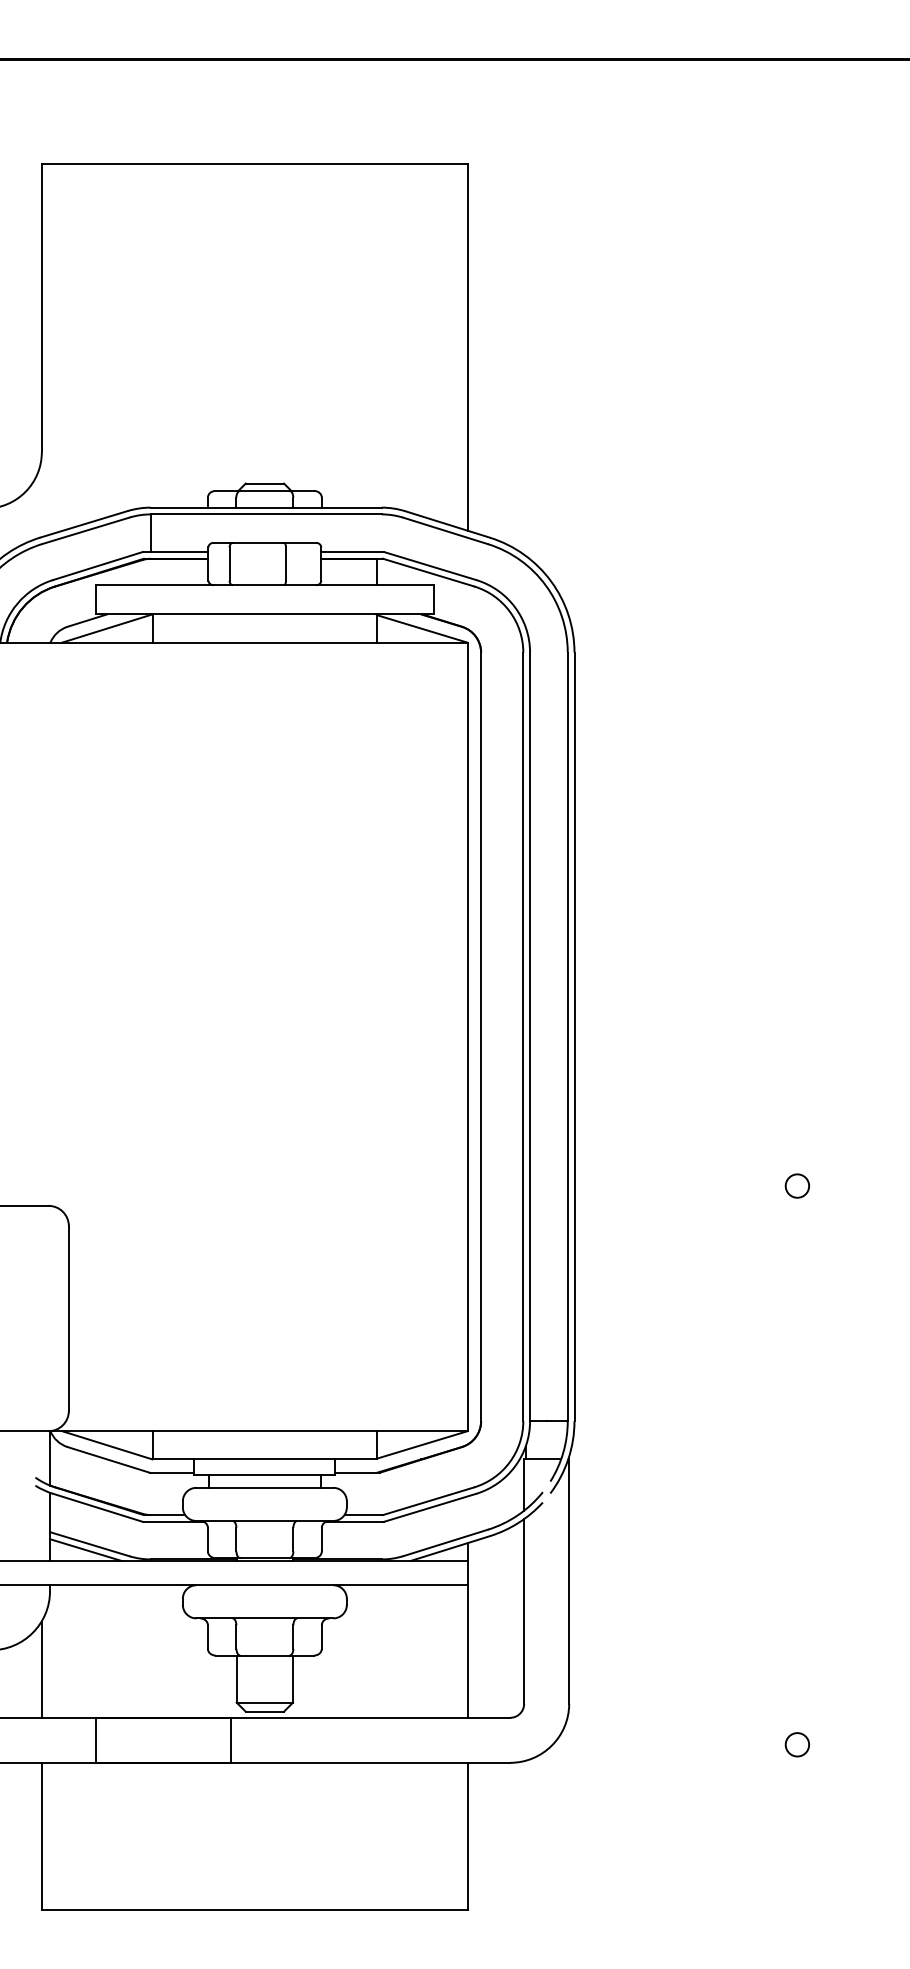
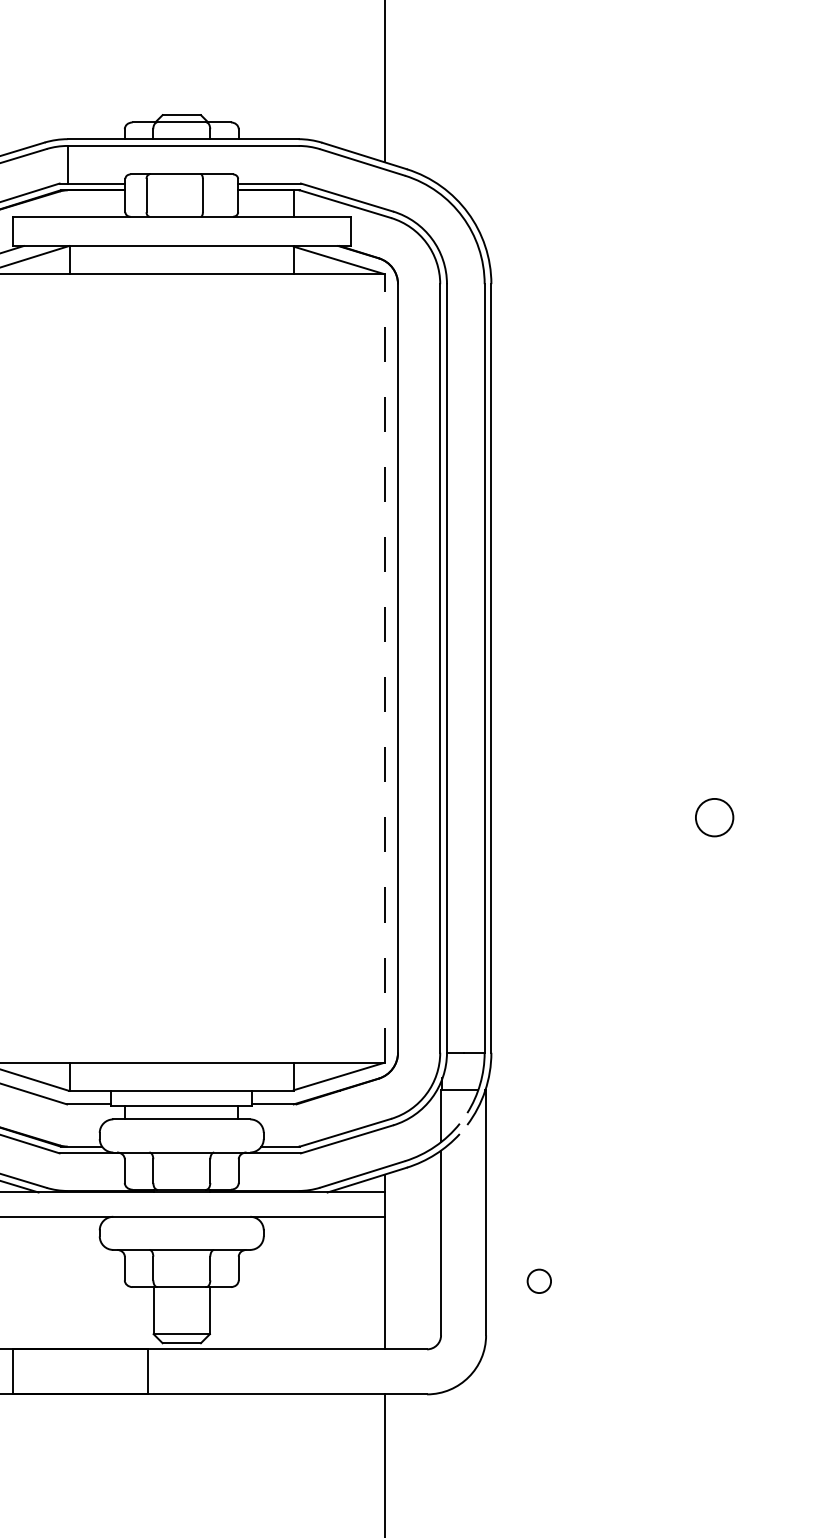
line: (467, 1036) -> (384, 668), solid -> dashed
circle: (796, 1185) -> (713, 817), size x1.6
circle: (796, 1744) -> (538, 1281), moved

